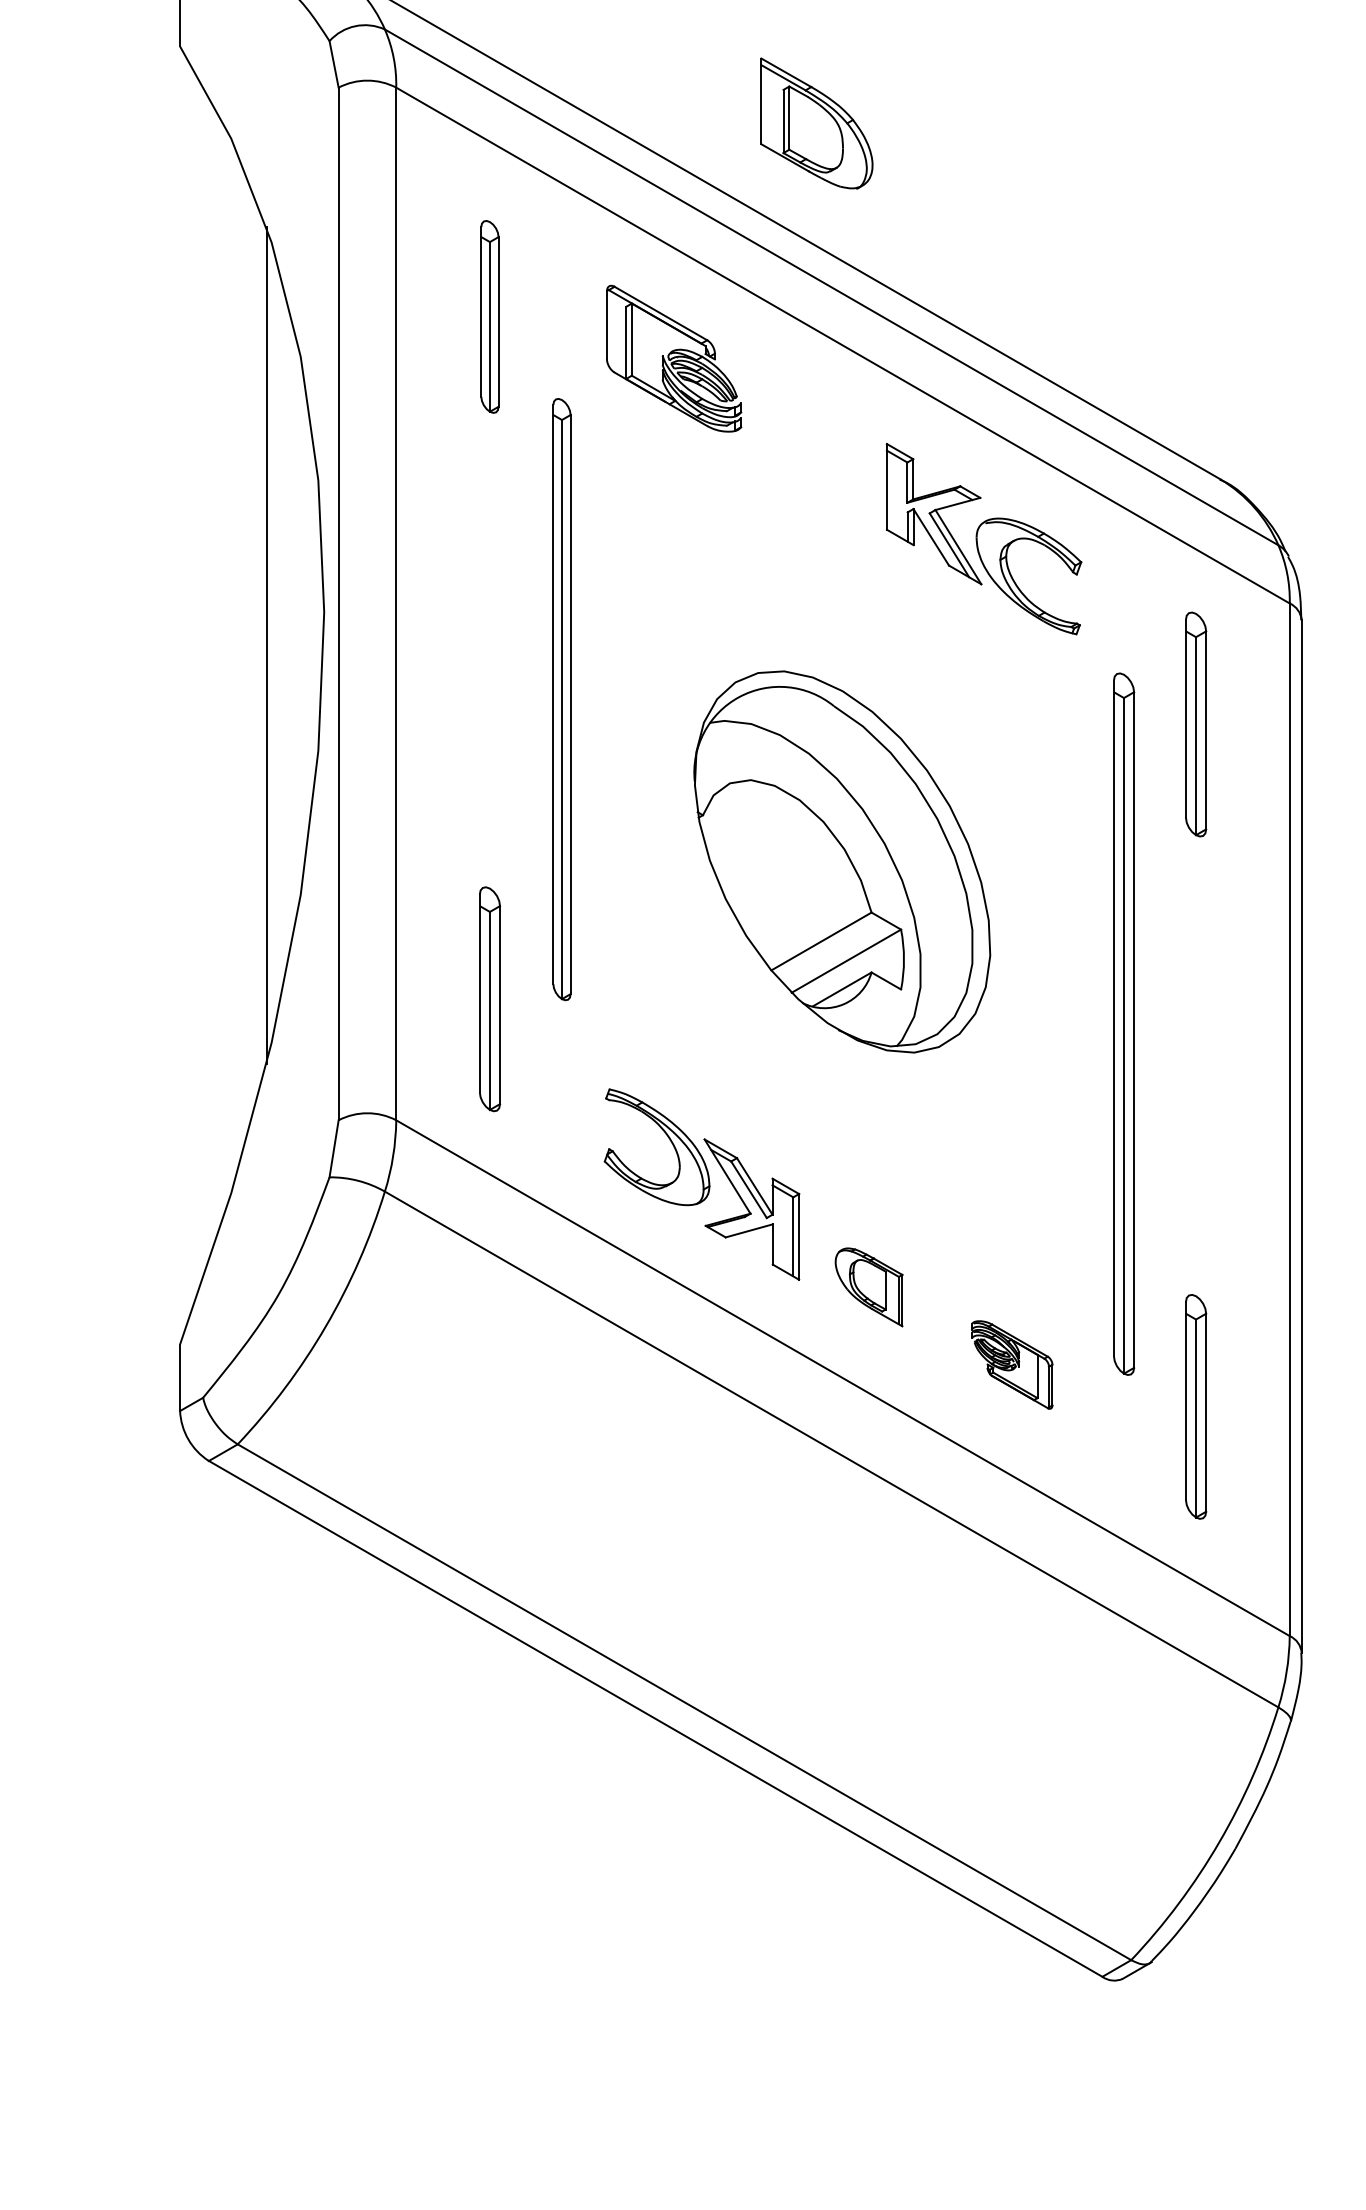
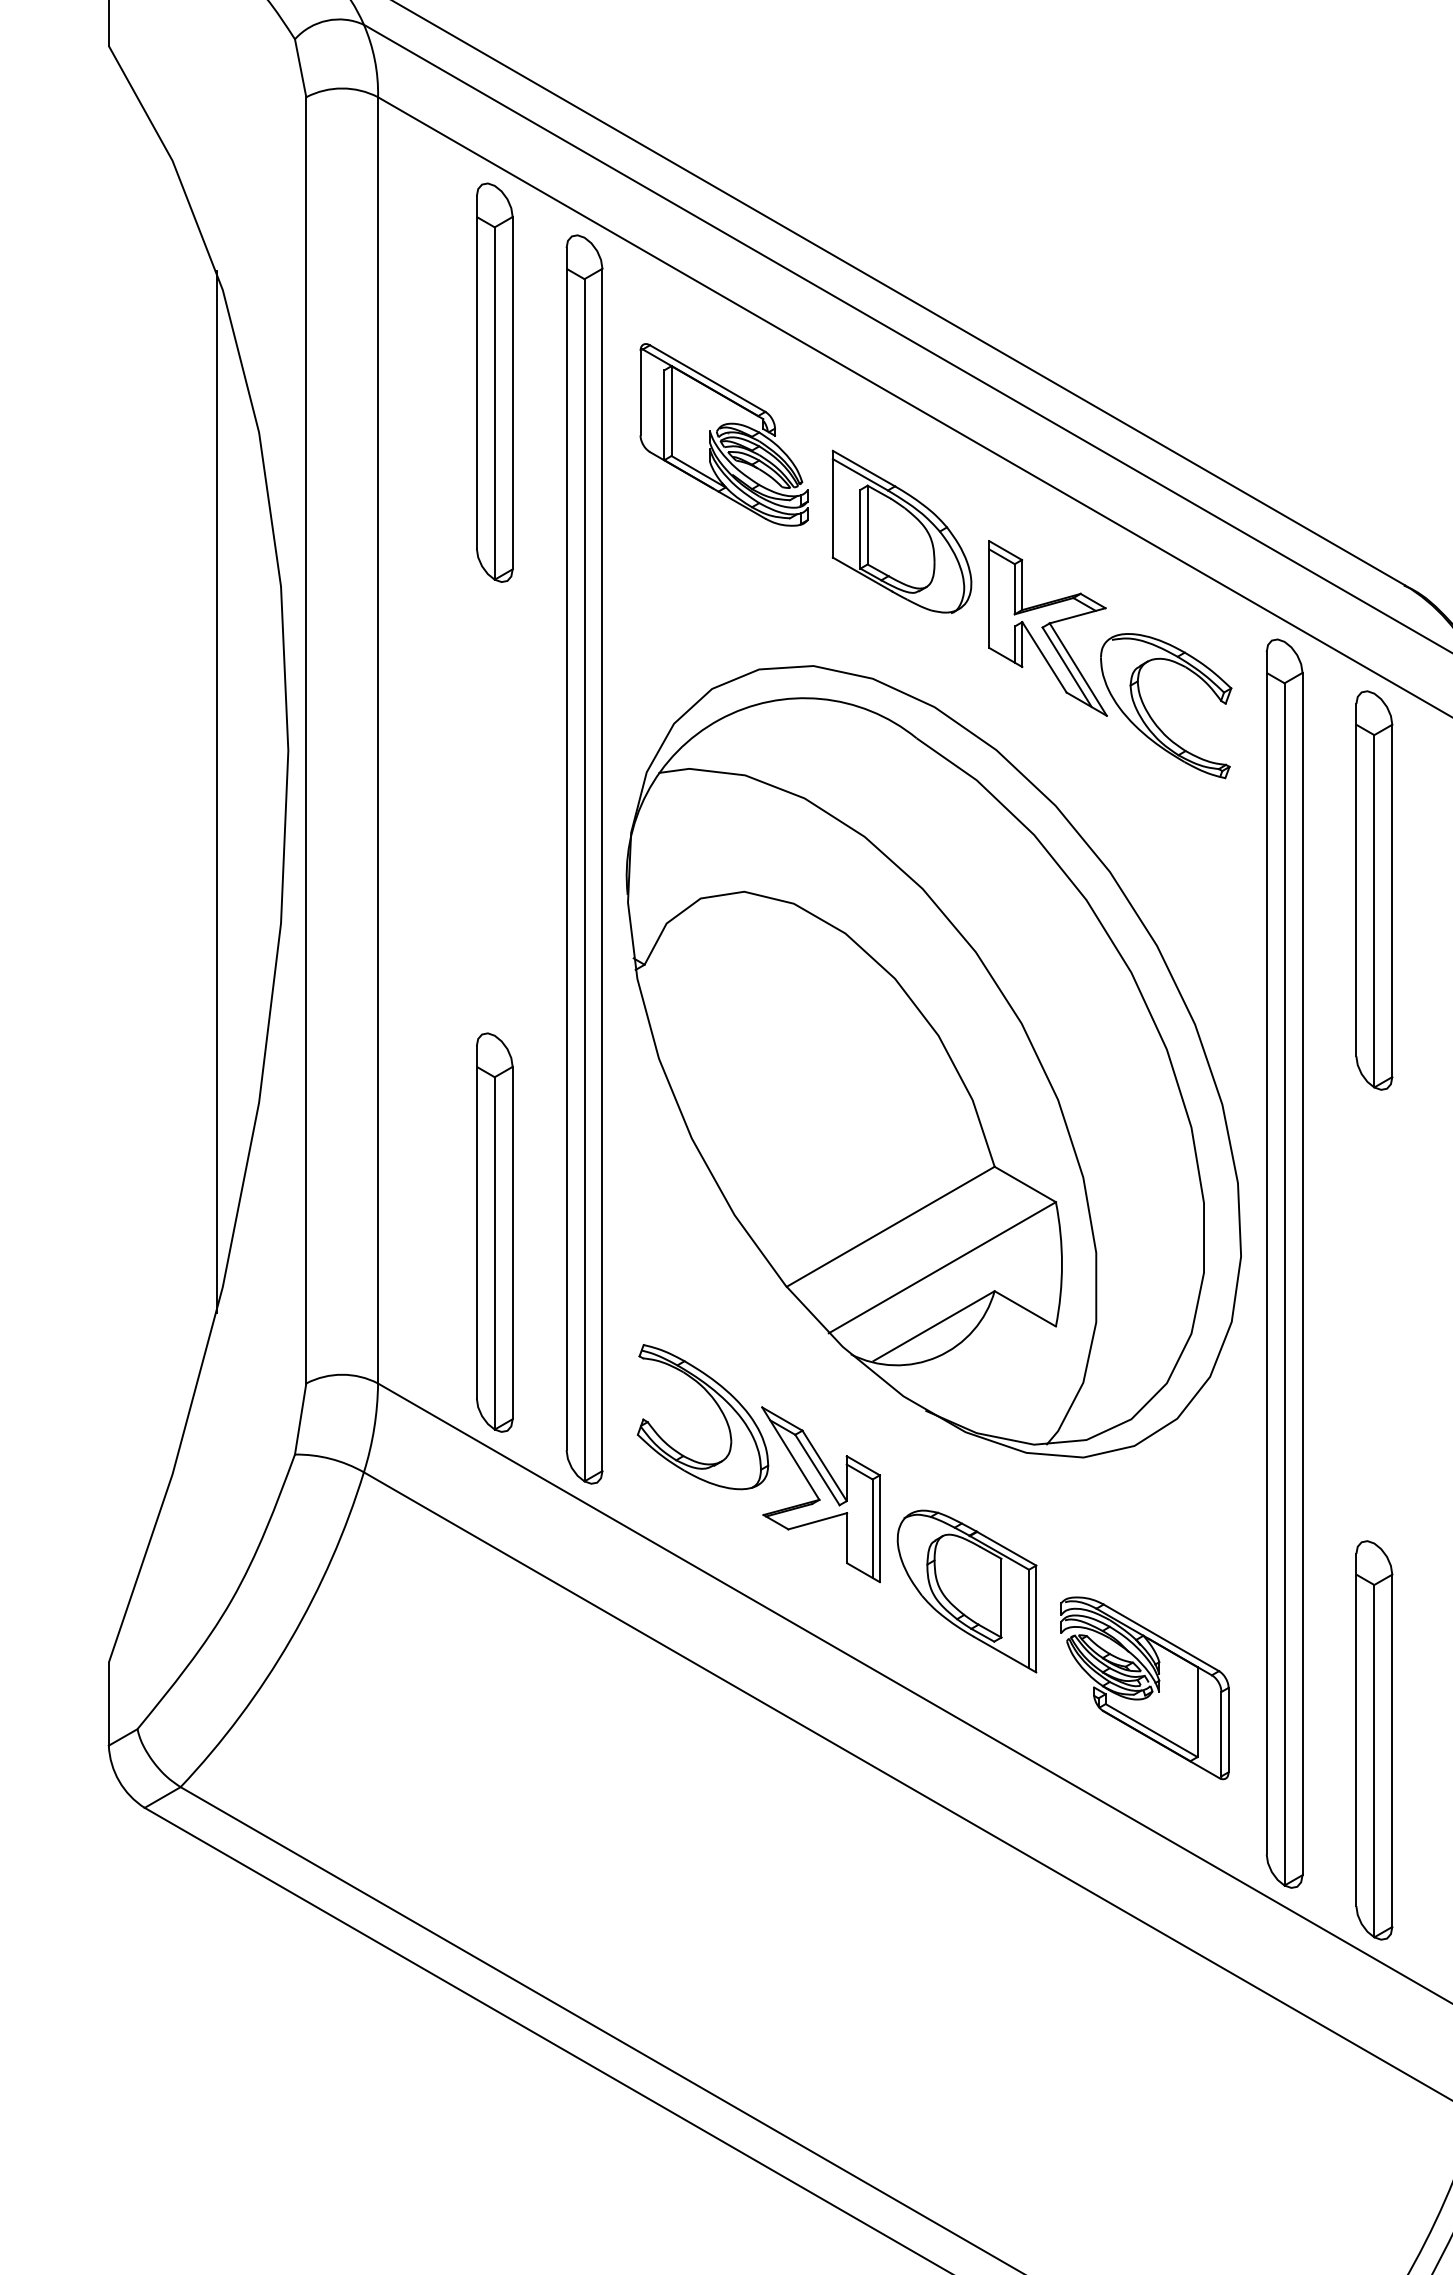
part: (816, 123) -> (901, 531), moved
part: (489, 316) -> (494, 382), size x1.67
part: (561, 699) -> (583, 859), size x1.67
part: (1195, 724) -> (1373, 890), size x1.43
part: (841, 861) -> (932, 1061), size x1.67
part: (489, 999) -> (494, 1233), size x1.43
part: (1123, 1024) -> (1283, 1264), size x1.43
part: (868, 1287) -> (966, 1591), size x1.67
part: (1012, 1364) -> (1145, 1687), size x1.67
part: (1195, 1406) -> (1373, 1739), size x1.43

